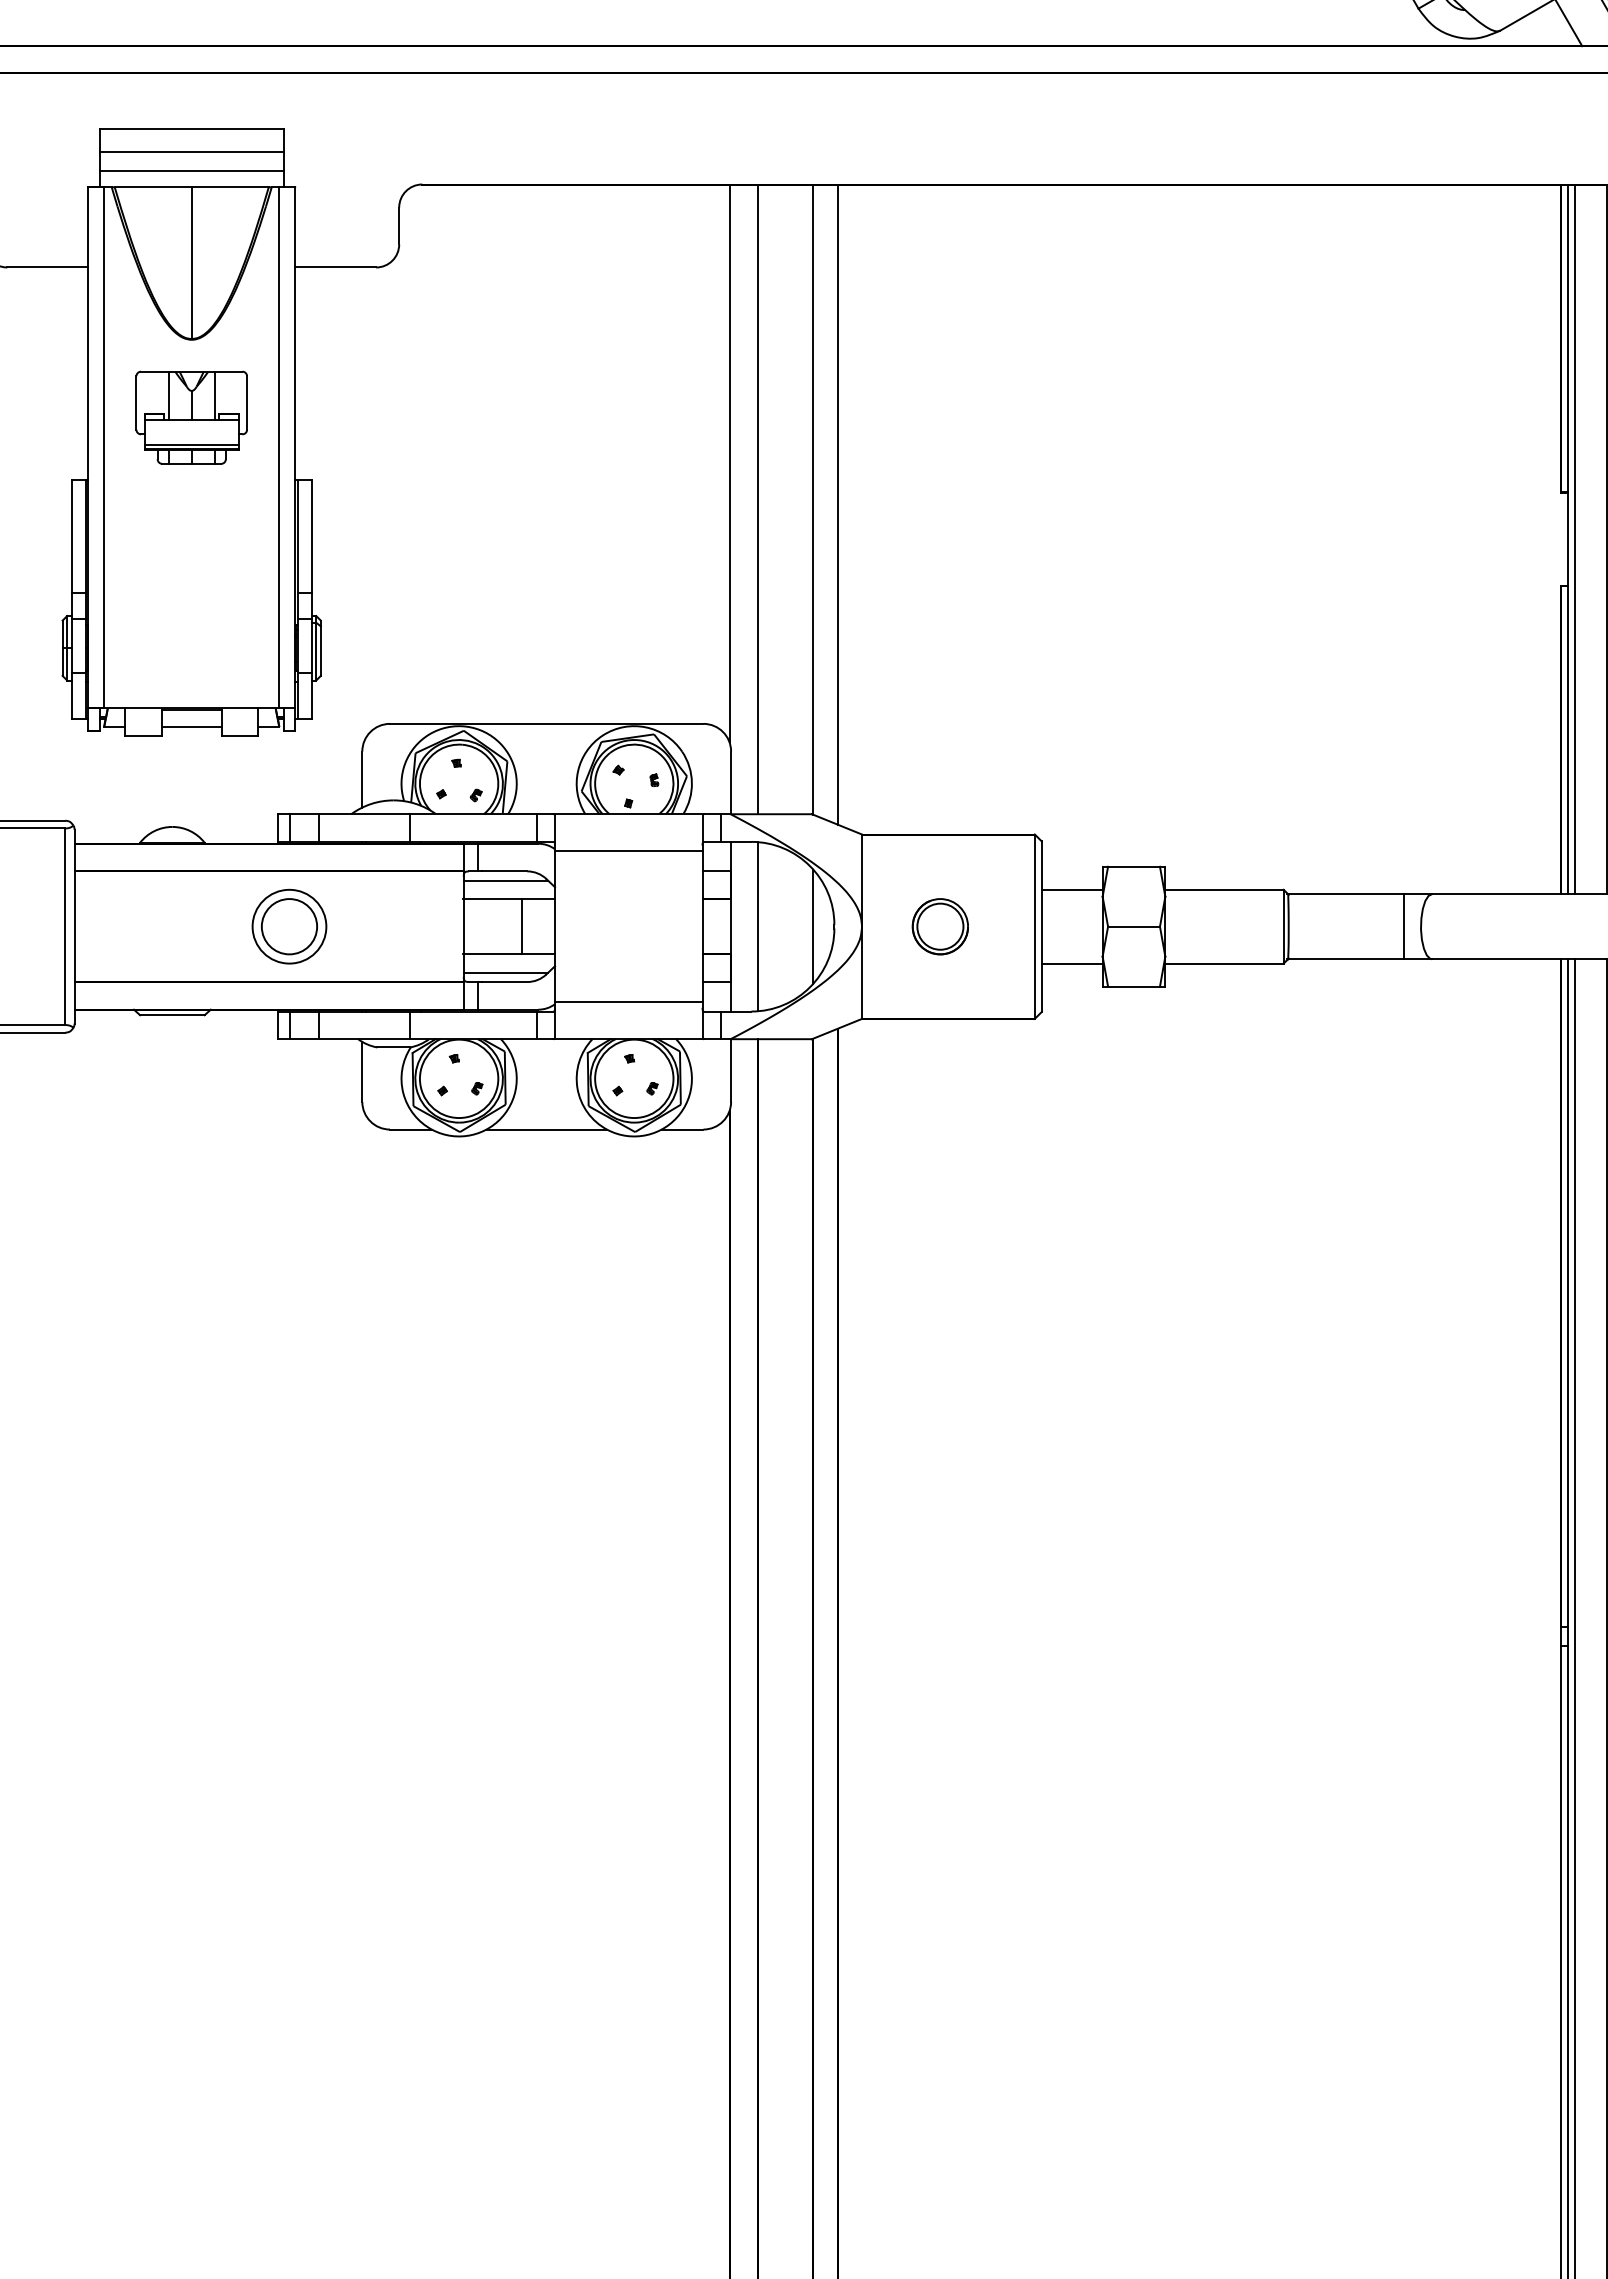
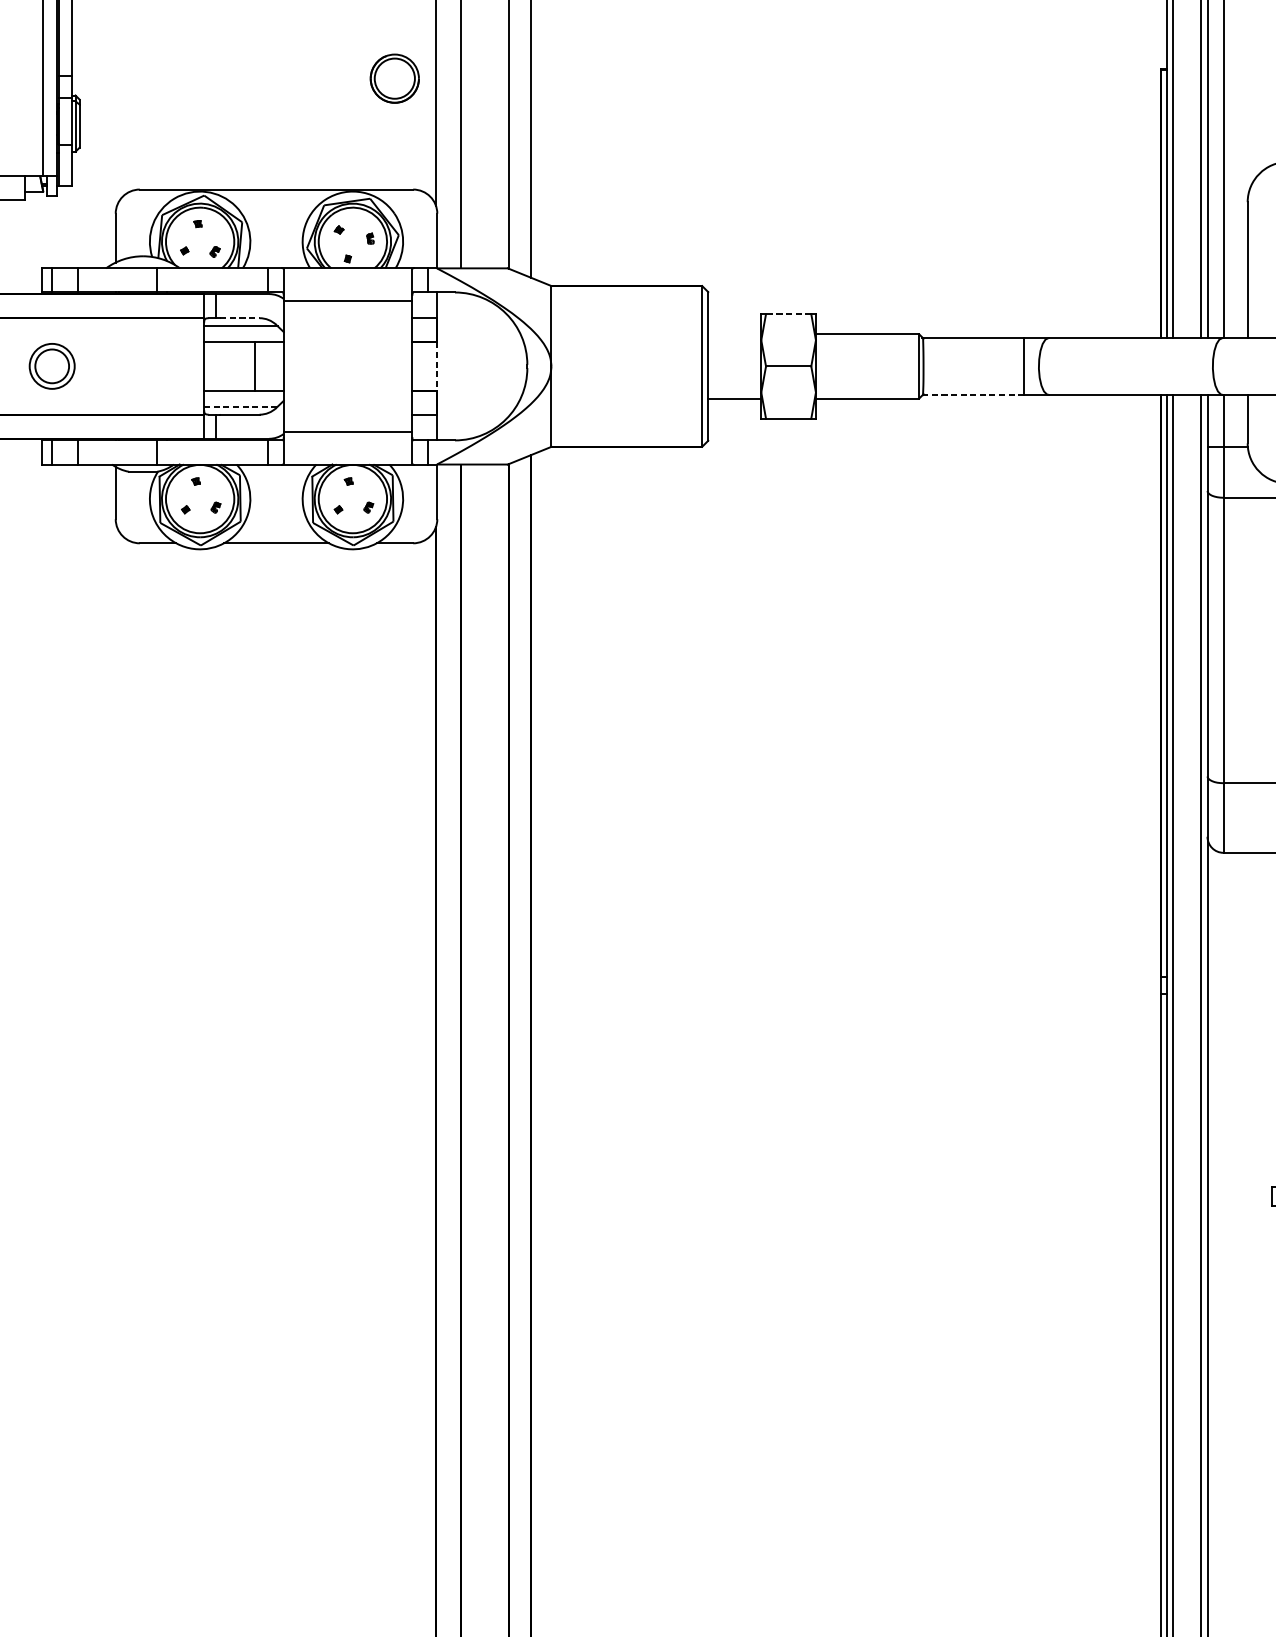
line: (1134, 866) -> (789, 313), solid -> dashed
line: (504, 871) -> (239, 318), solid -> dashed
line: (1071, 889) -> (734, 333), removed
part: (289, 926) -> (52, 366), size x0.7
line: (731, 926) -> (437, 366), solid -> dashed
line: (758, 926) -> (461, 366), removed
line: (813, 926) -> (509, 366), removed
part: (939, 926) -> (394, 78), moved
line: (1345, 959) -> (973, 395), solid -> dashed
line: (506, 972) -> (241, 406), solid -> dashed

